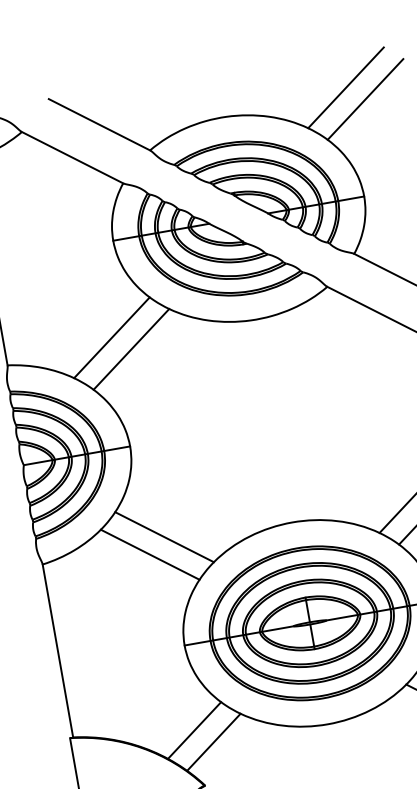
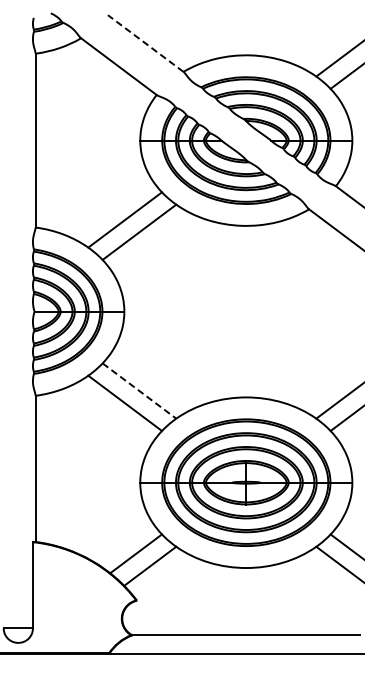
line: (99, 124) -> (145, 43), solid -> dashed
line: (164, 537) -> (139, 391), solid -> dashed

